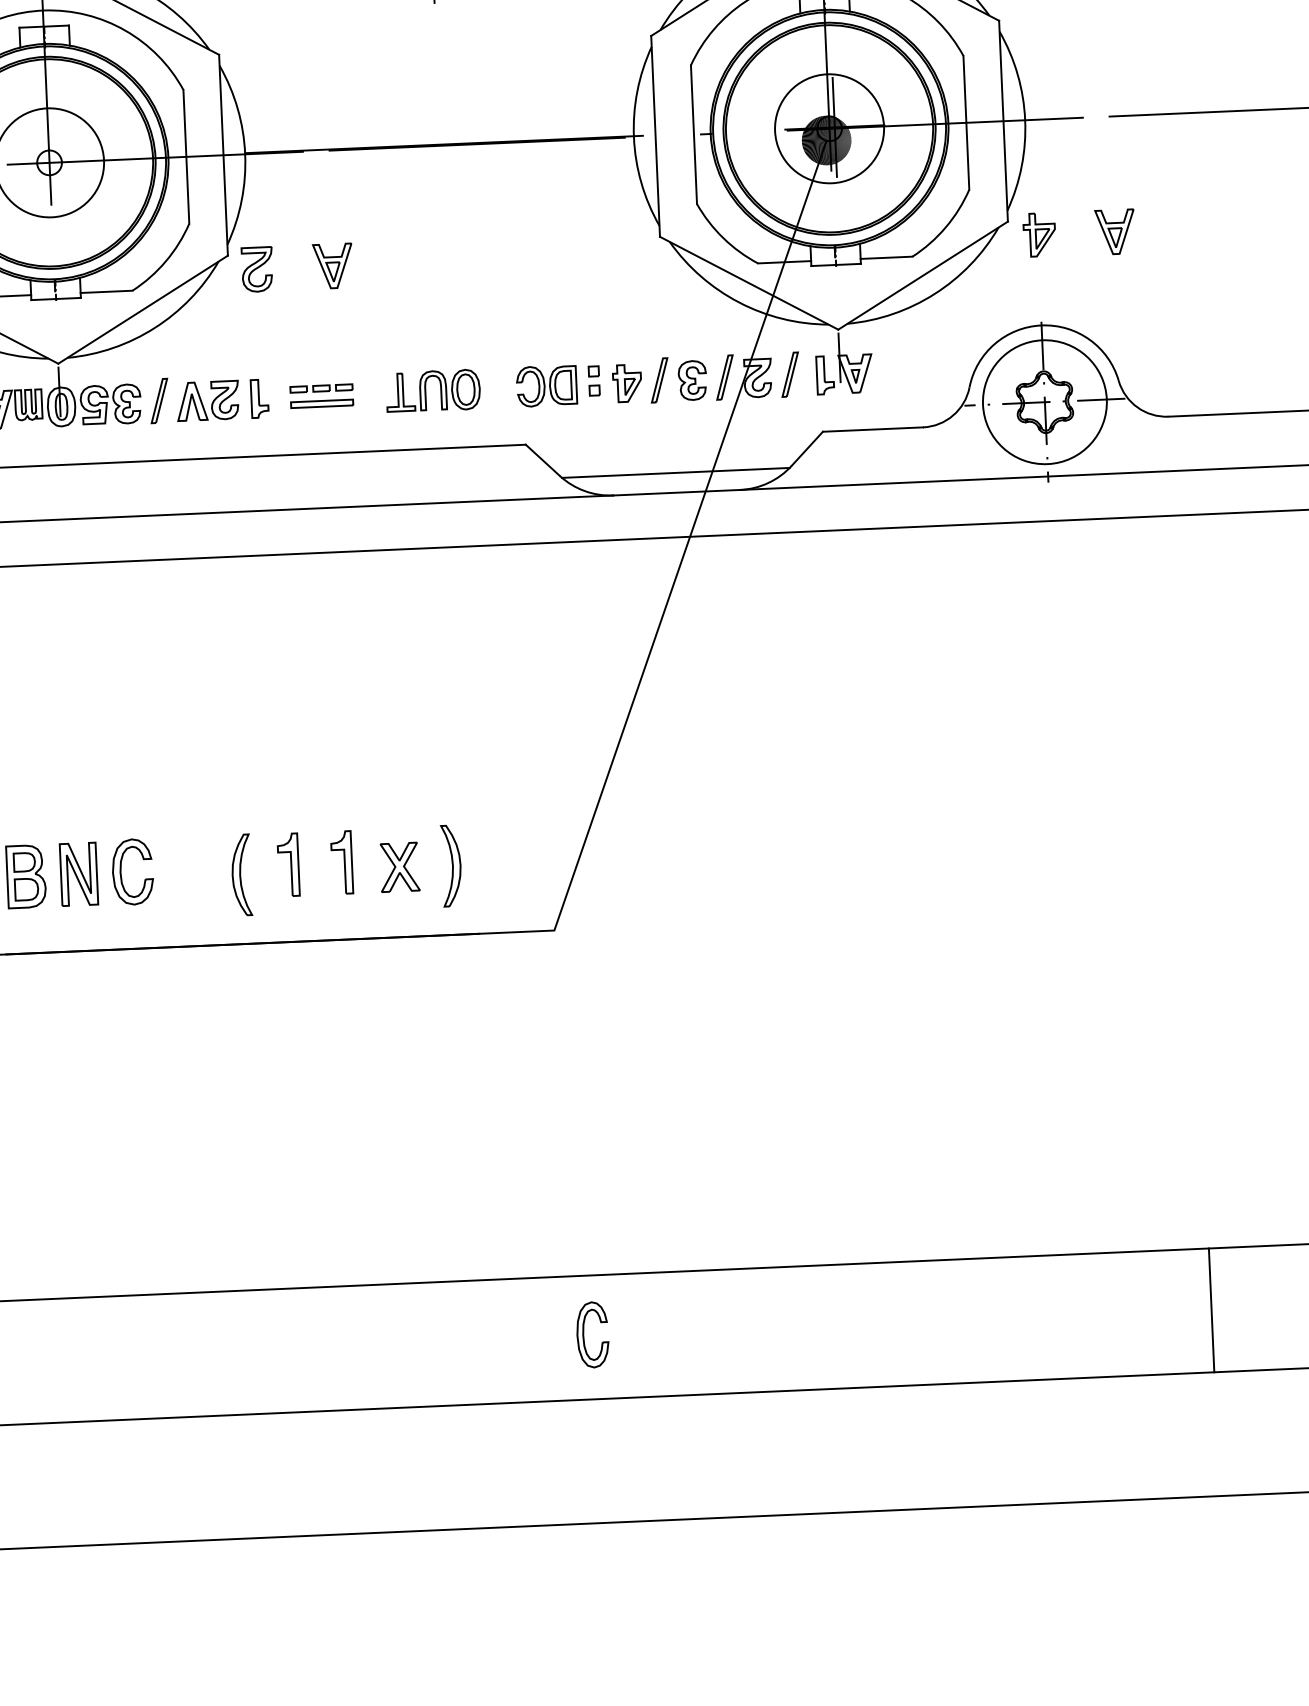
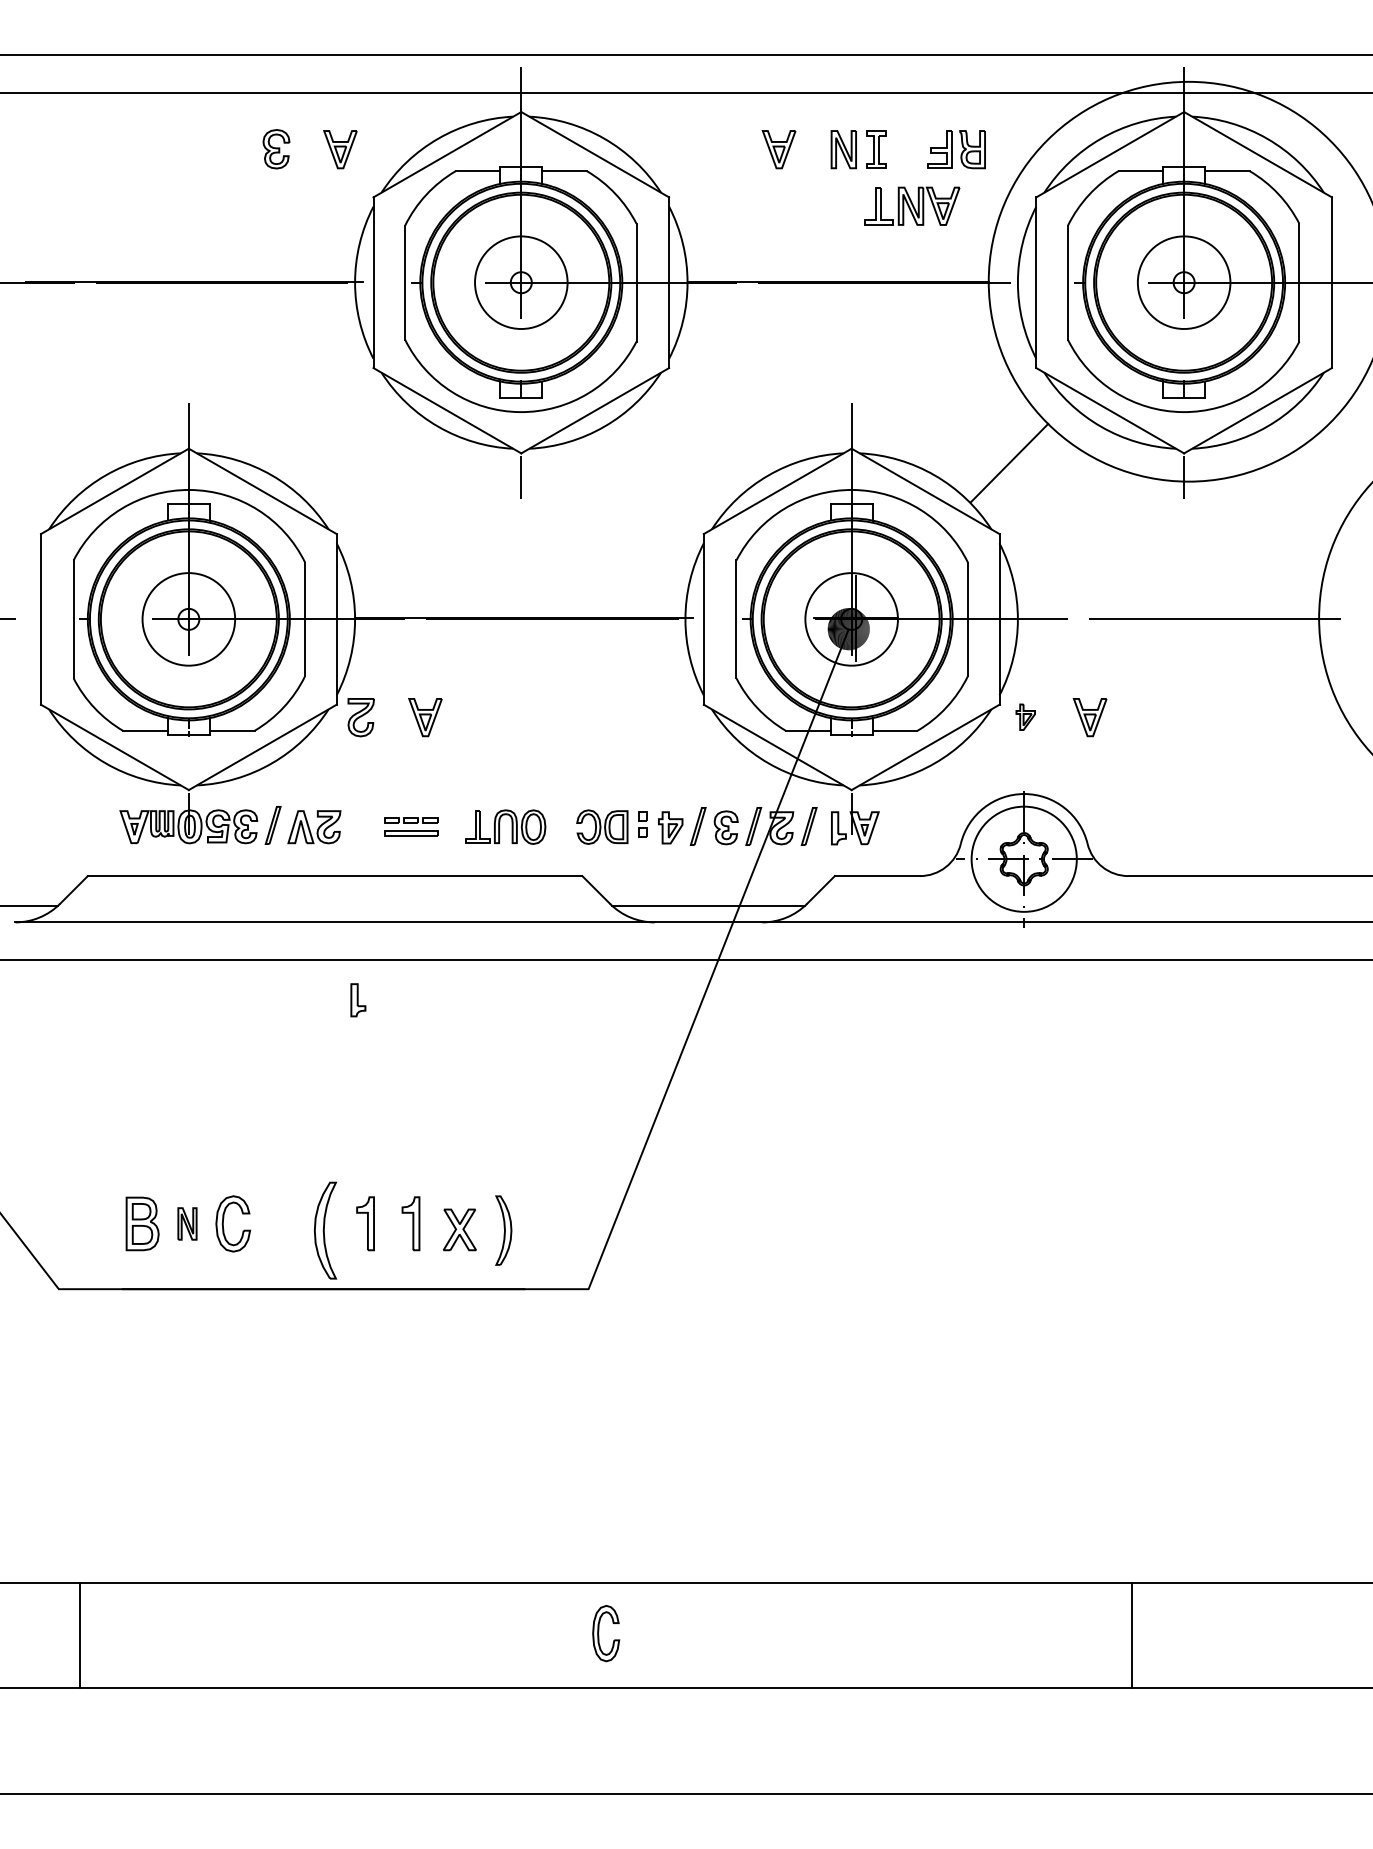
part: (1039, 235) -> (1025, 717), size x0.7
part: (259, 399) -> (358, 1000), moved
part: (79, 873) -> (187, 1223), size x0.6
part: (240, 875) -> (324, 1230), size x1.4

